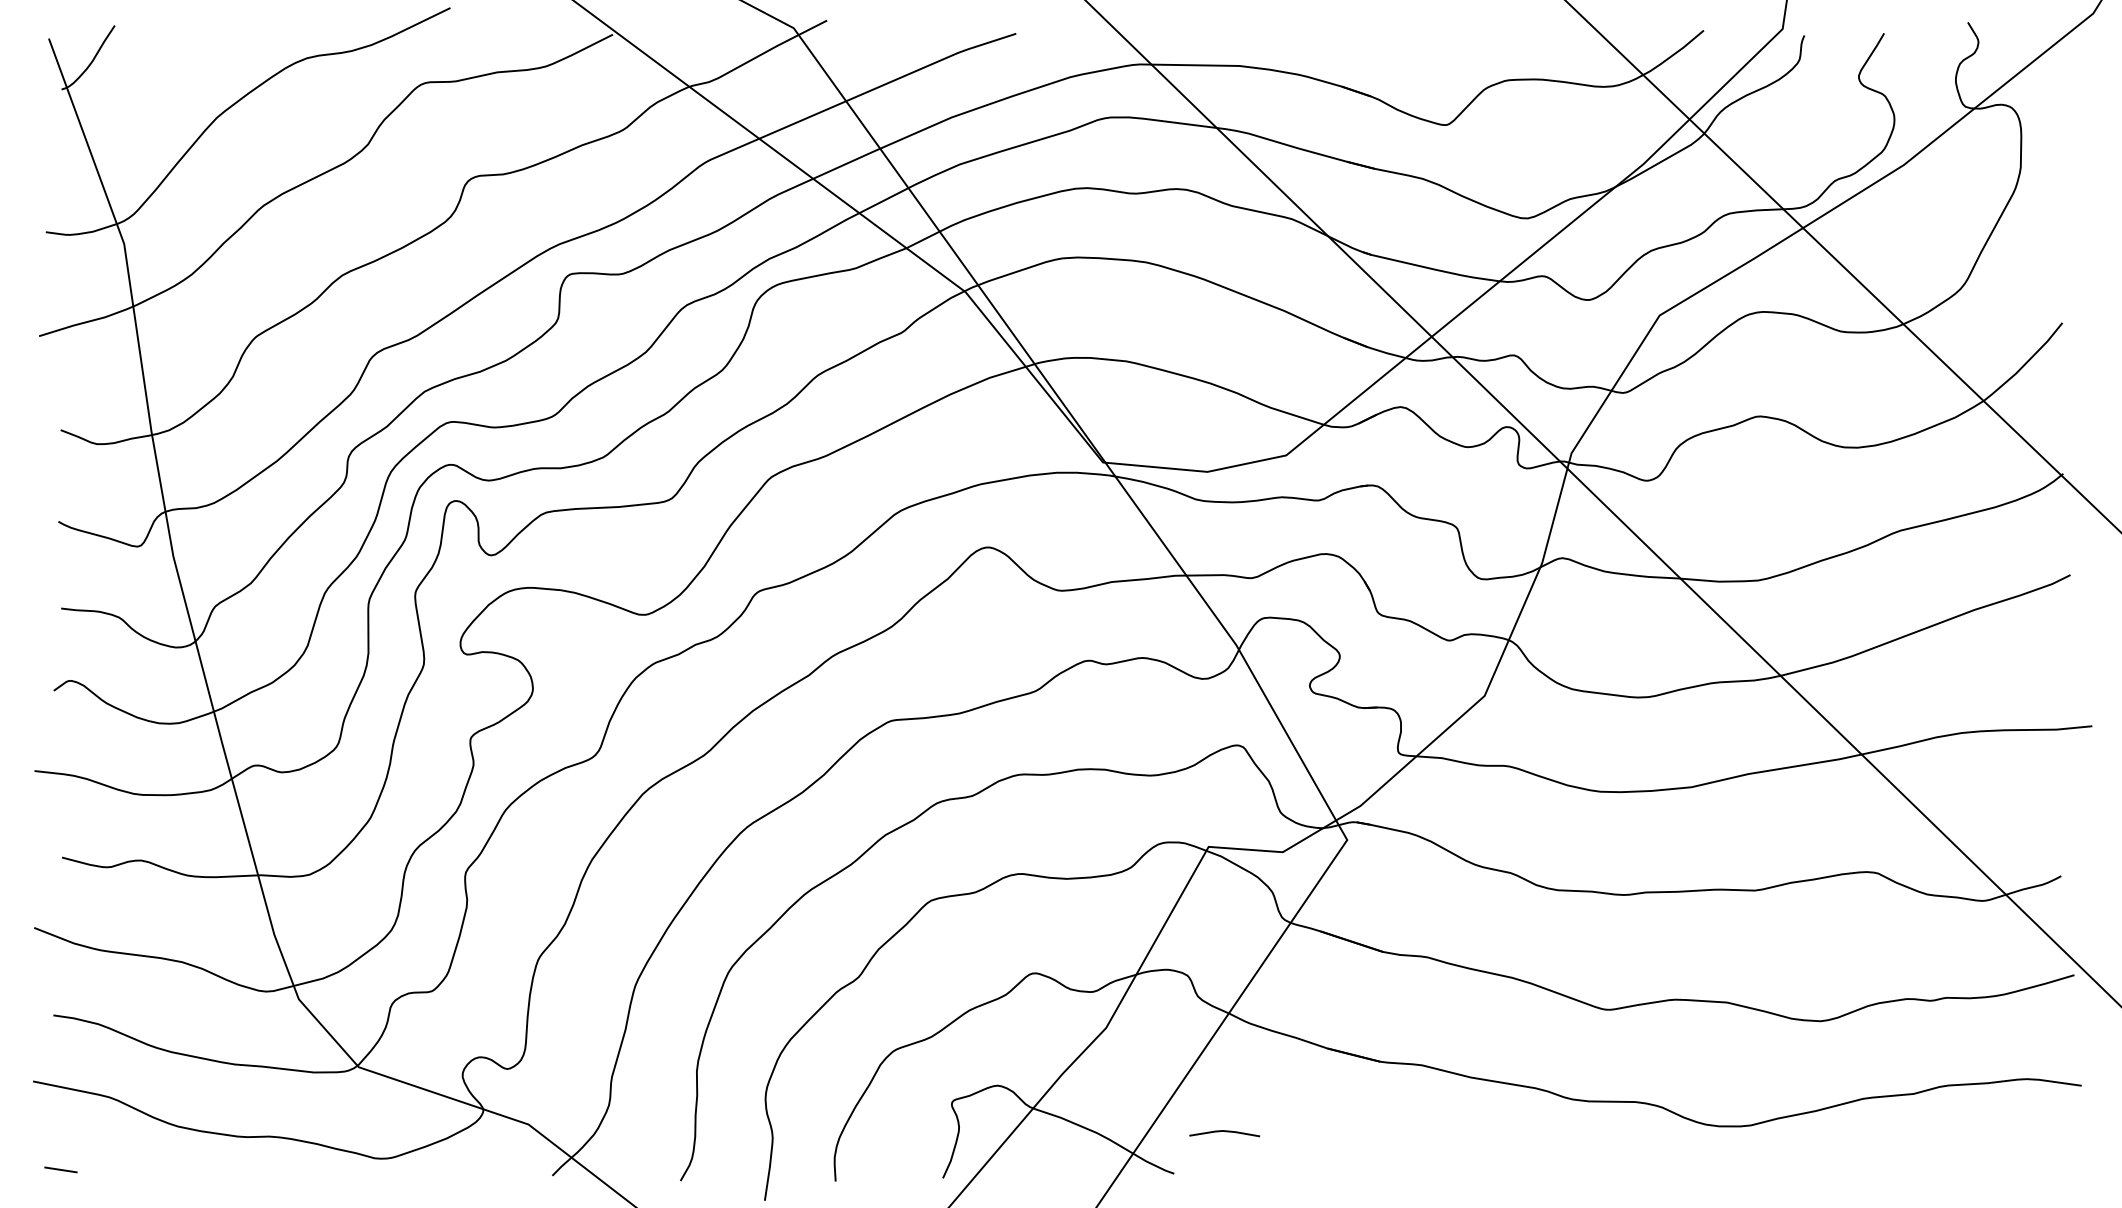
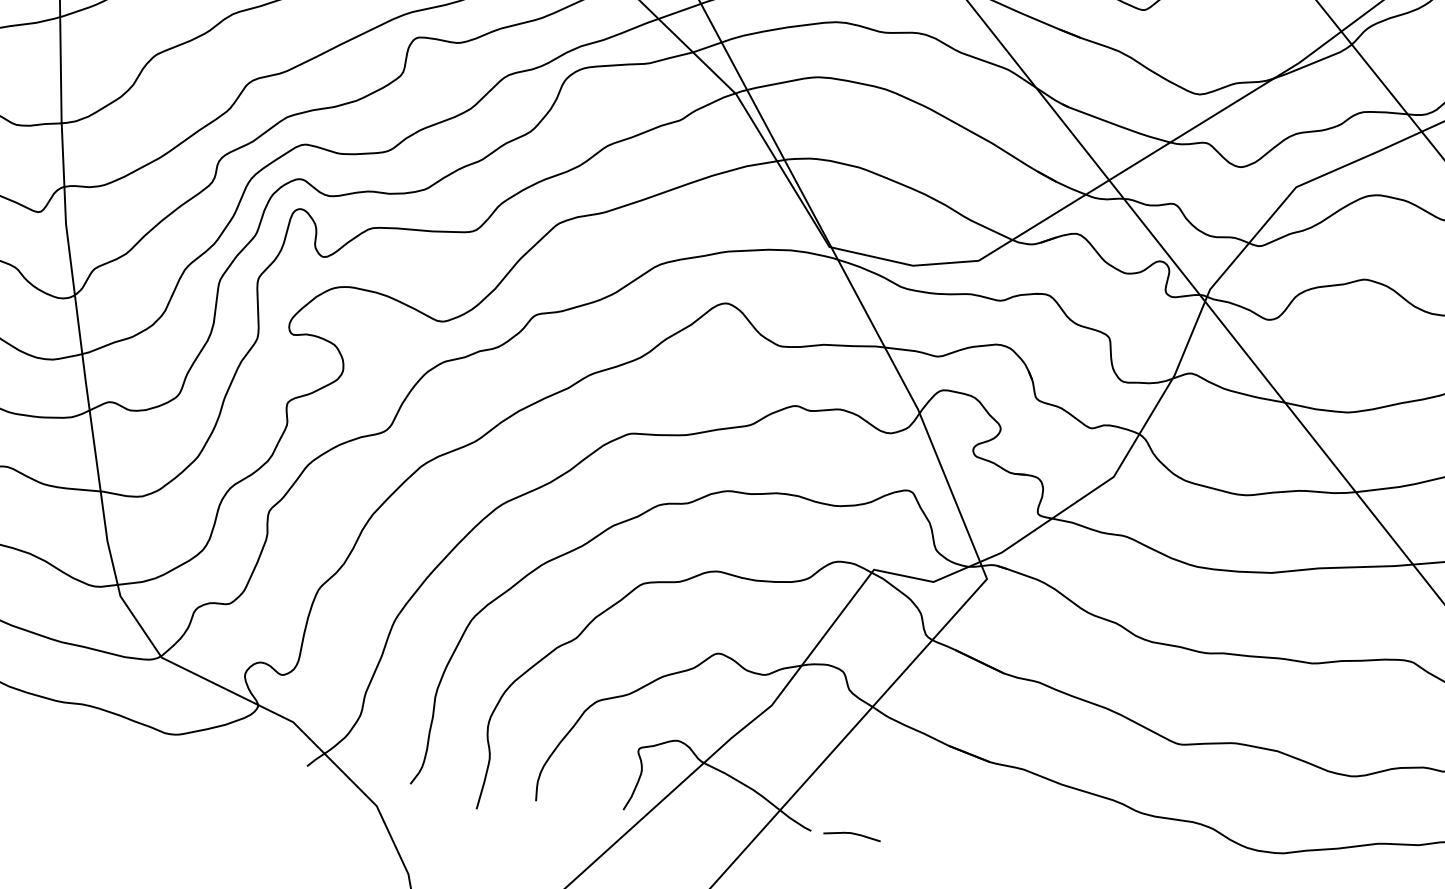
line: (1225, 1132) -> (853, 834), moved

